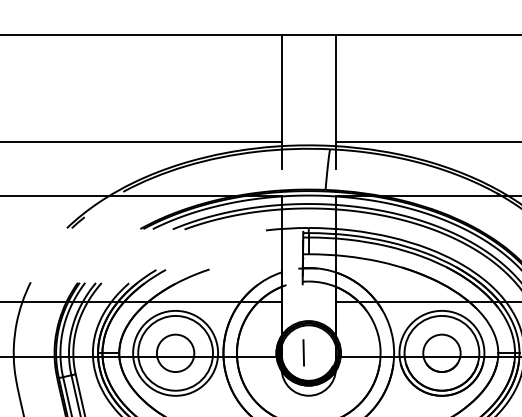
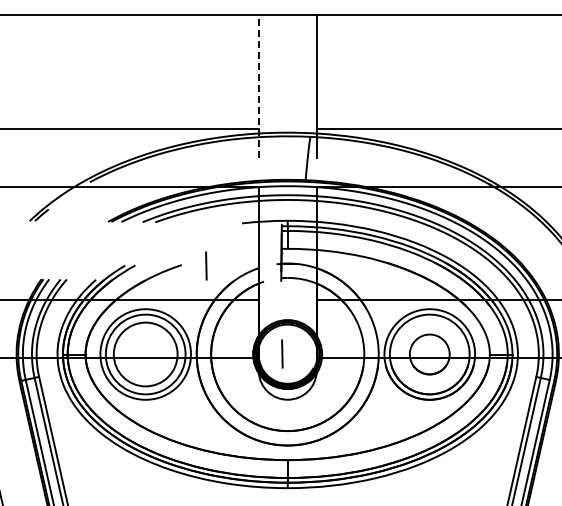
line: (281, 102) -> (258, 86), solid -> dashed
line: (232, 269) -> (206, 265), added
circle: (175, 353) -> (145, 354), size x1.6

